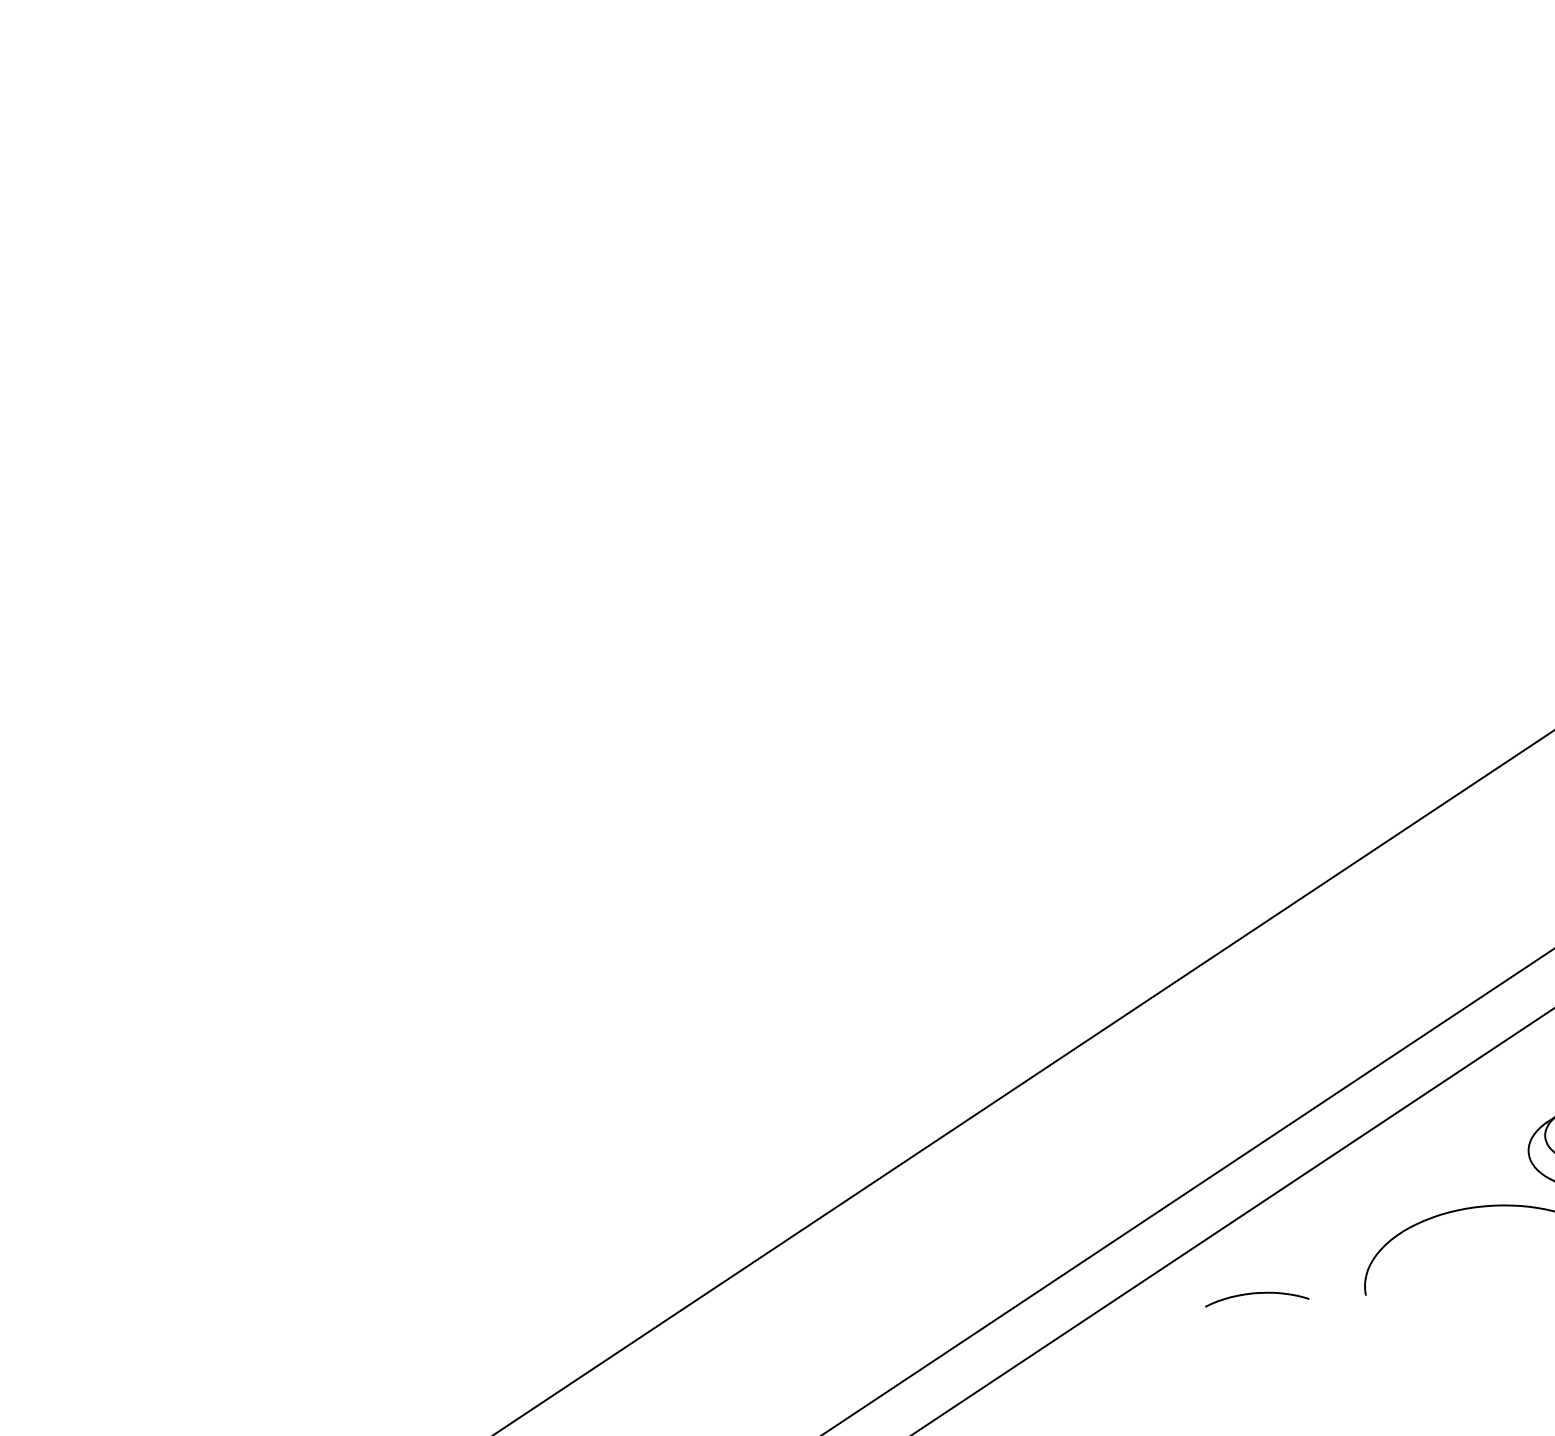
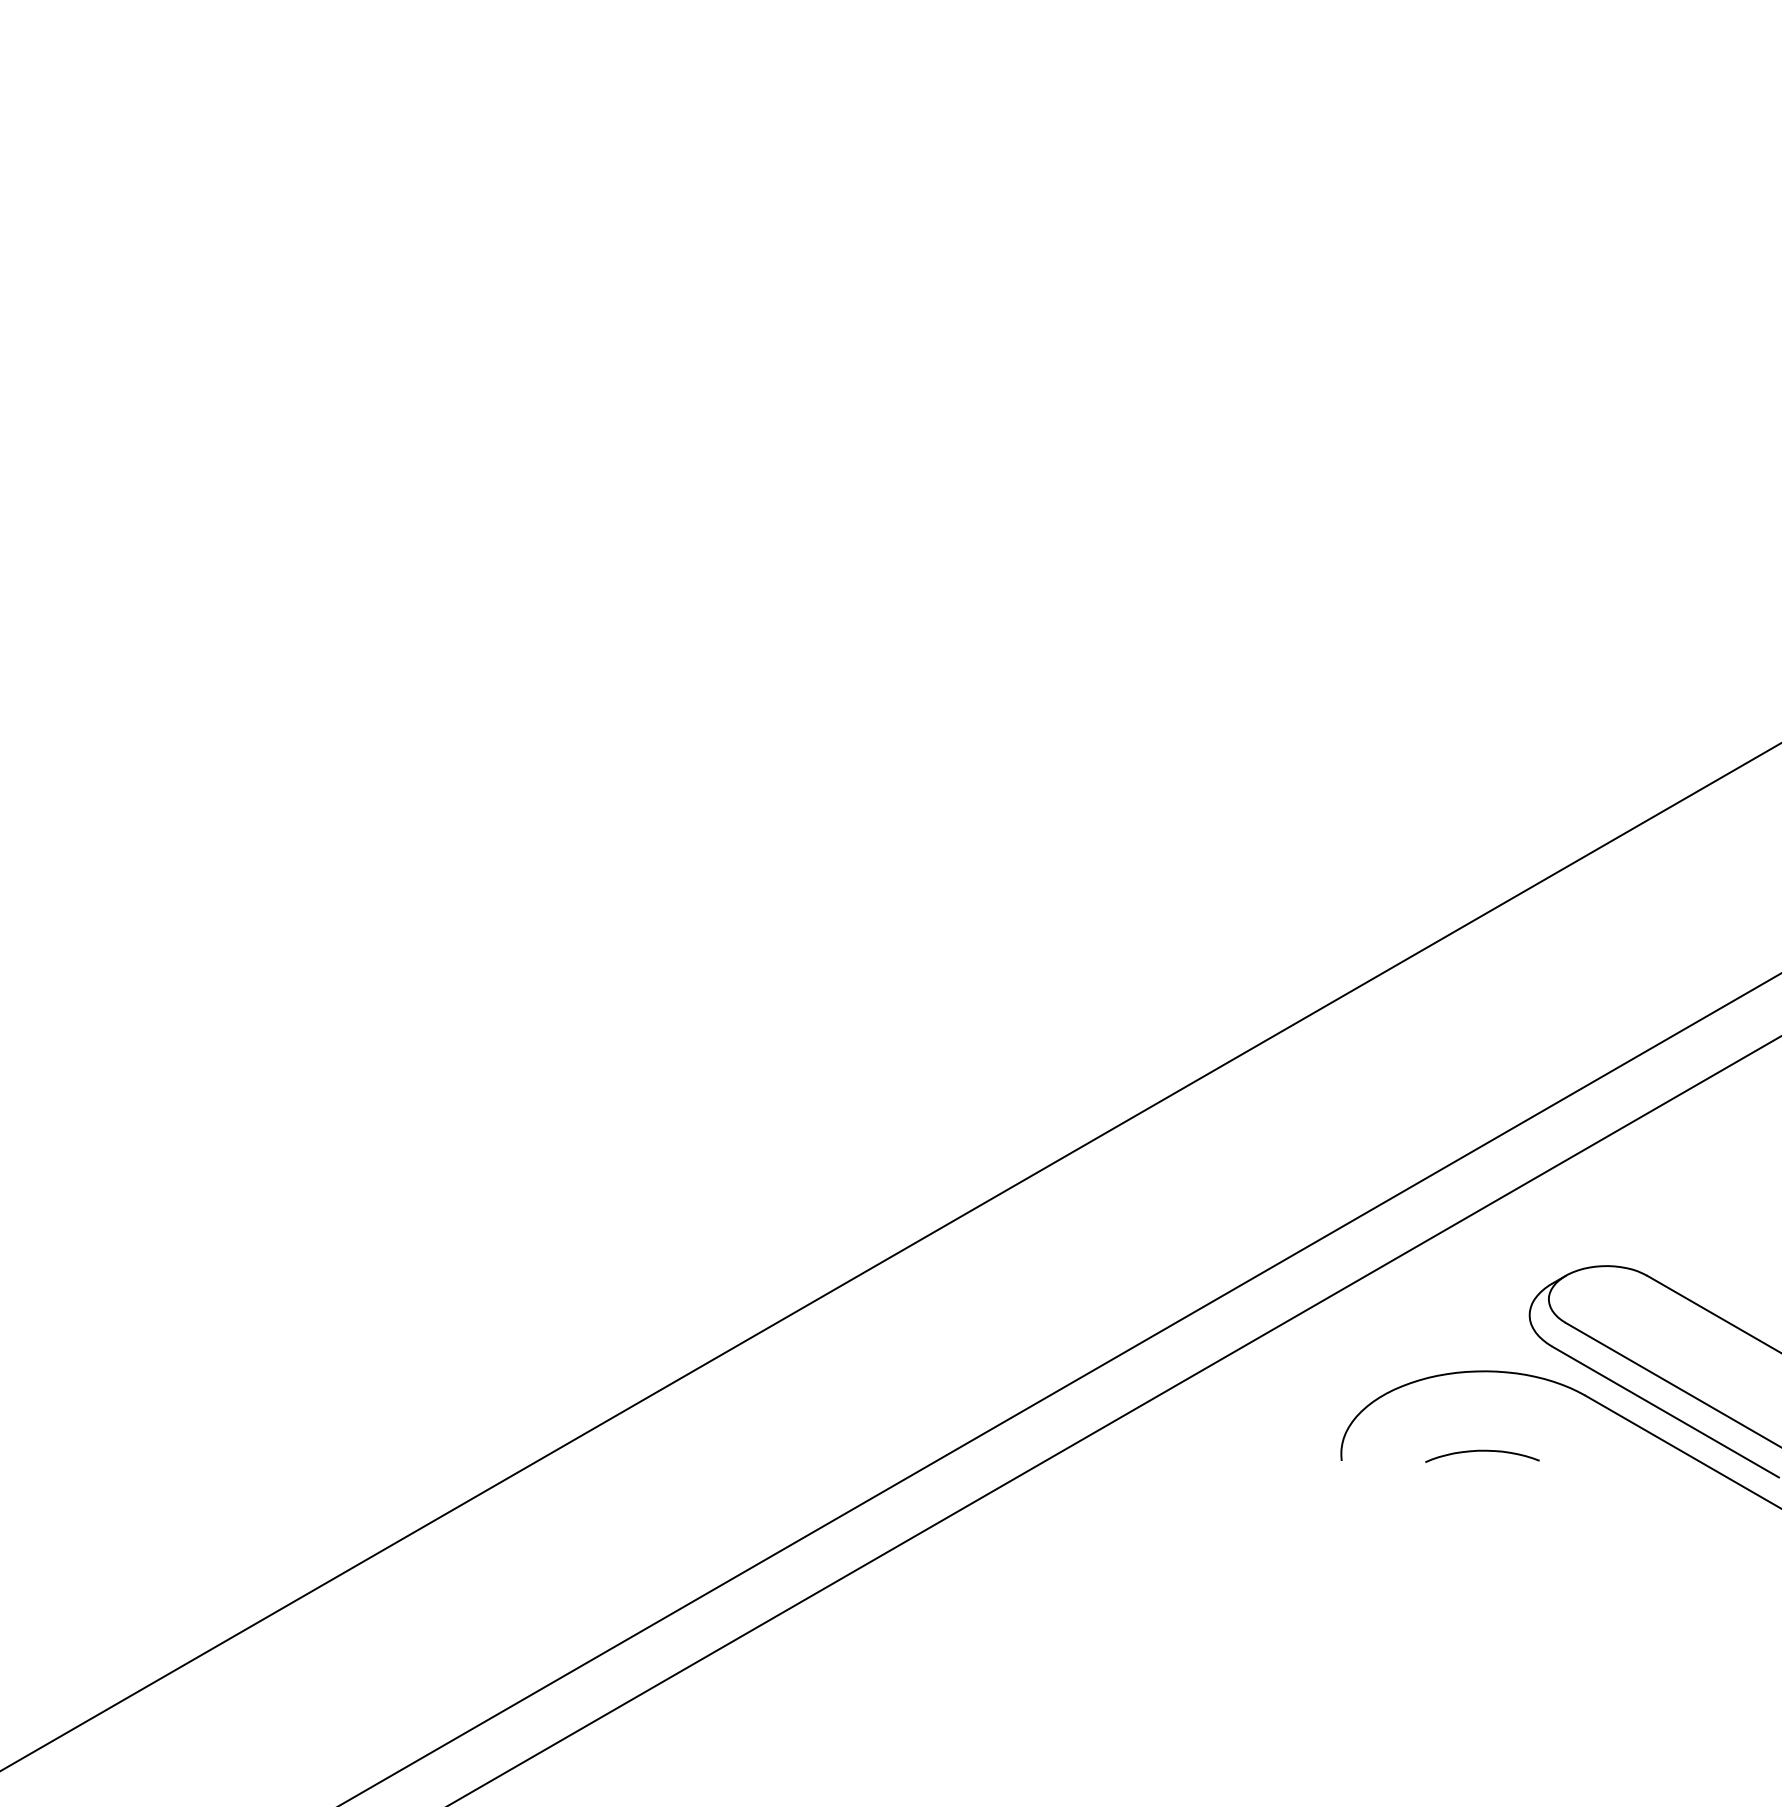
curve: (1256, 1293) -> (1482, 1451), moved

